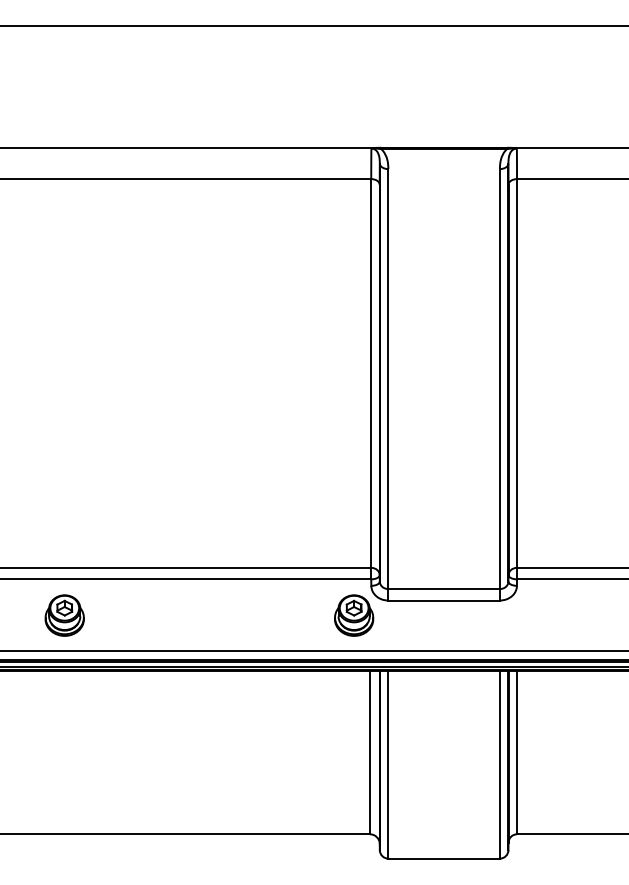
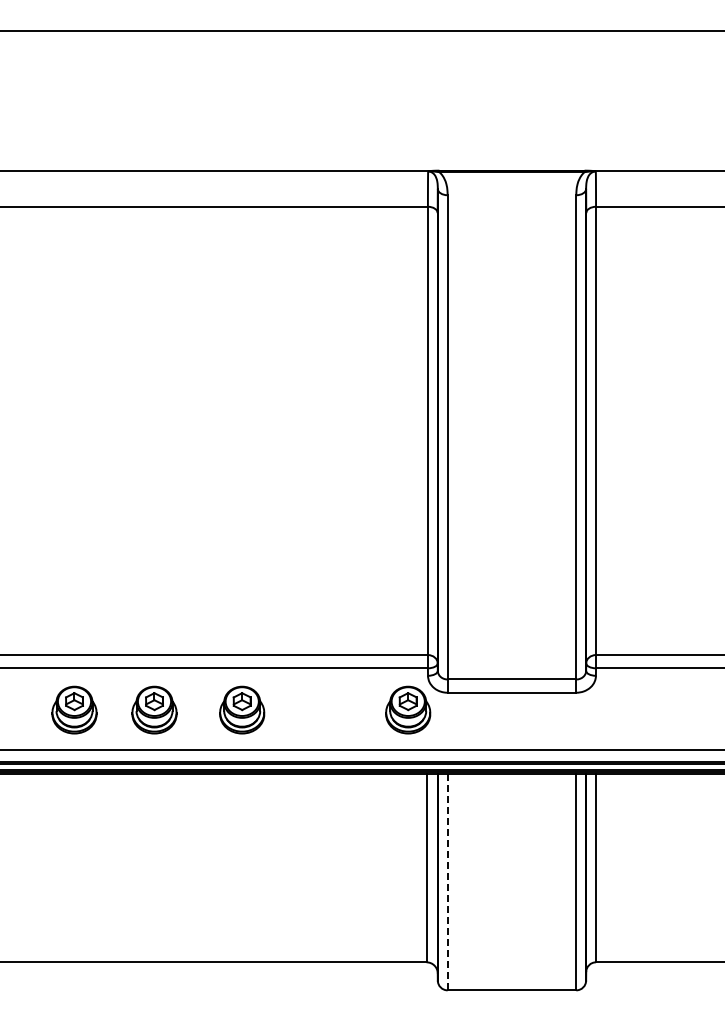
part: (134, 615) -> (154, 709), added
part: (210, 615) -> (242, 709), added
line: (388, 765) -> (447, 882), solid -> dashed

